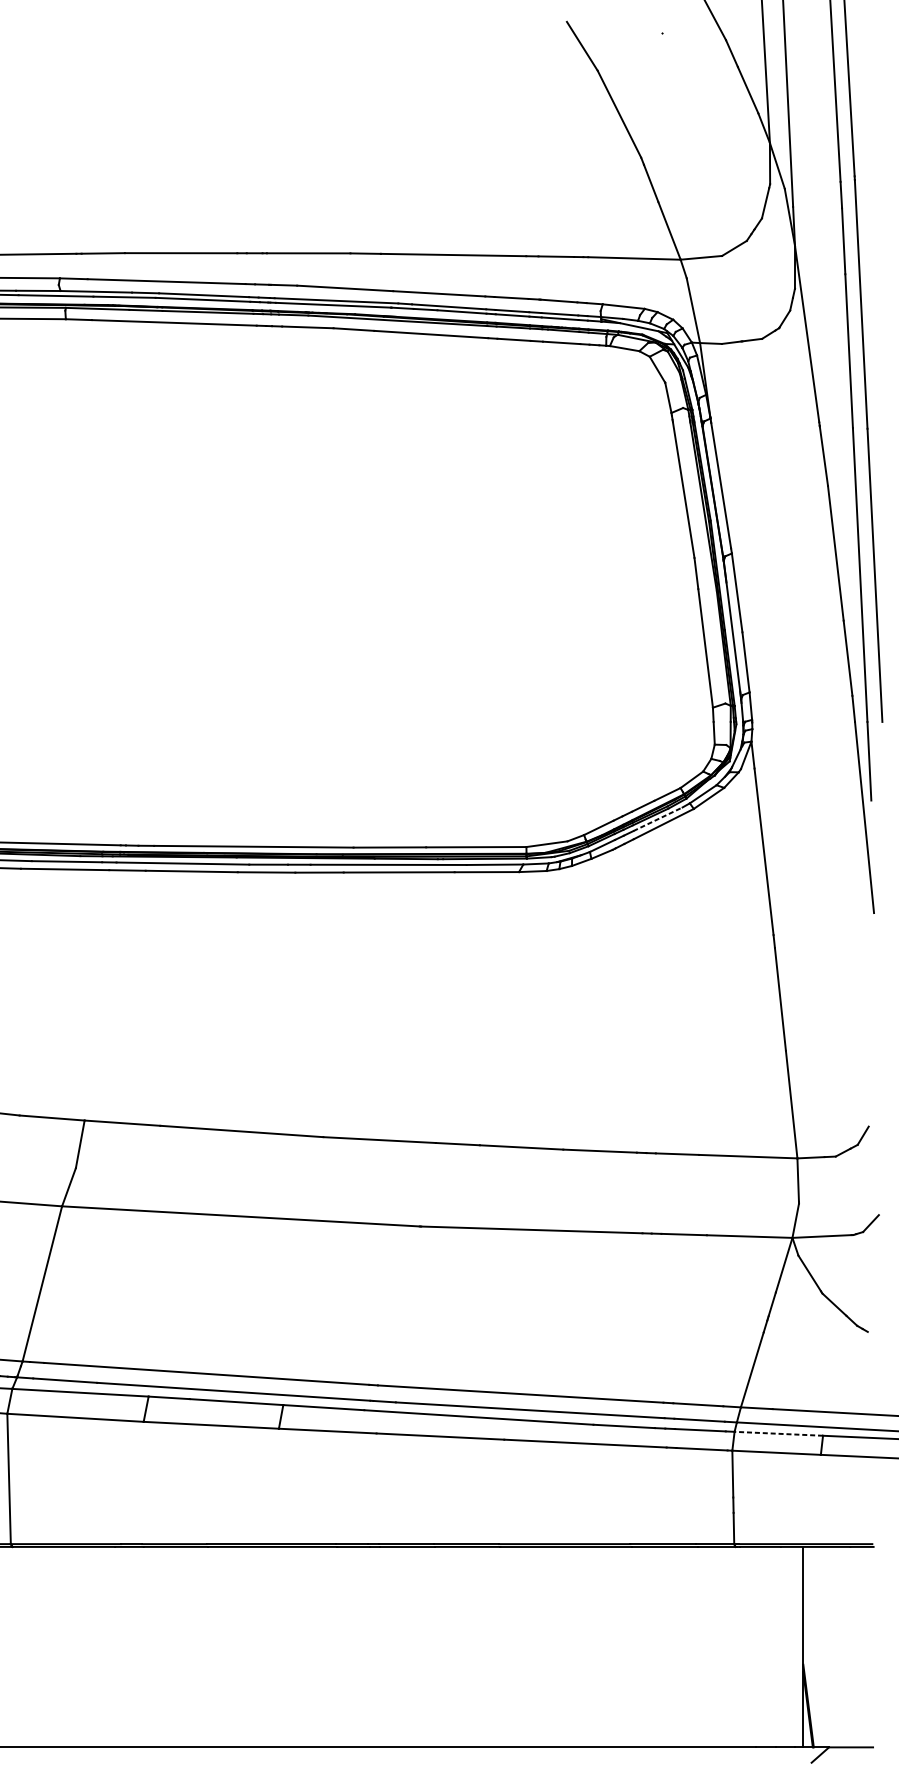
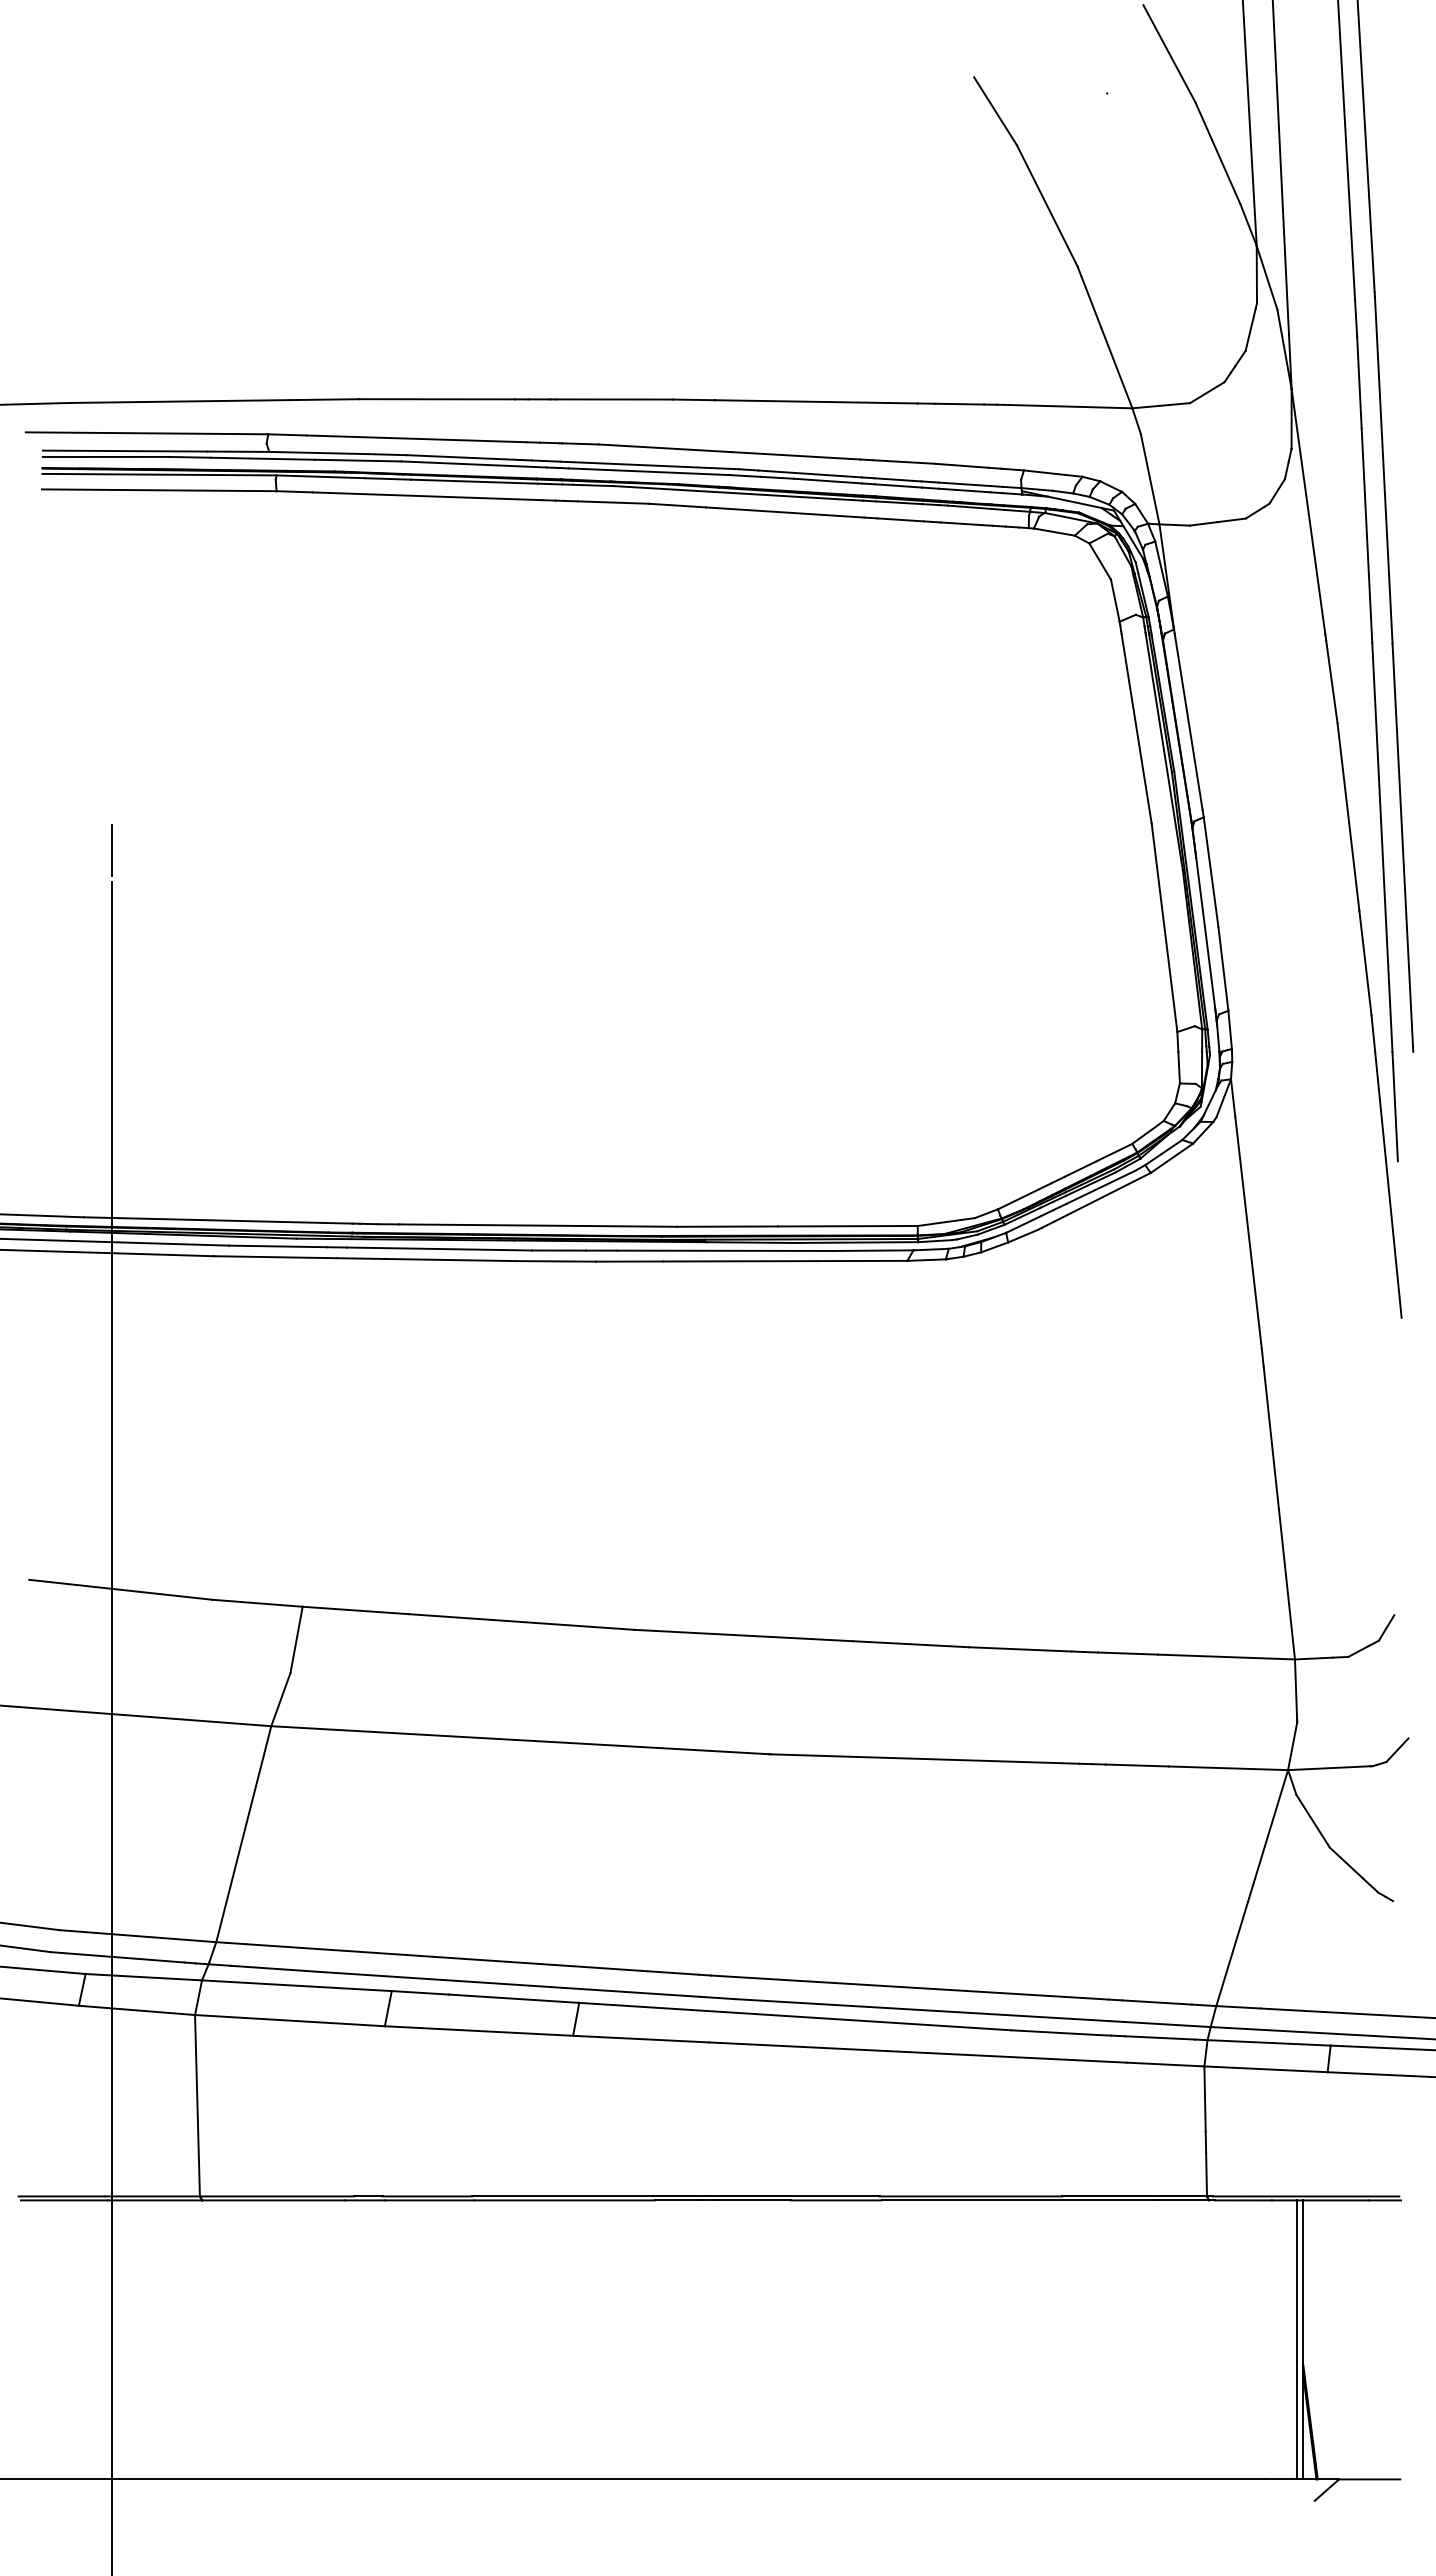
line: (658, 819) -> (1101, 1187), dashed -> solid
line: (779, 1433) -> (1269, 2042), dashed -> solid
line: (798, 1646) -> (1296, 2339), added

